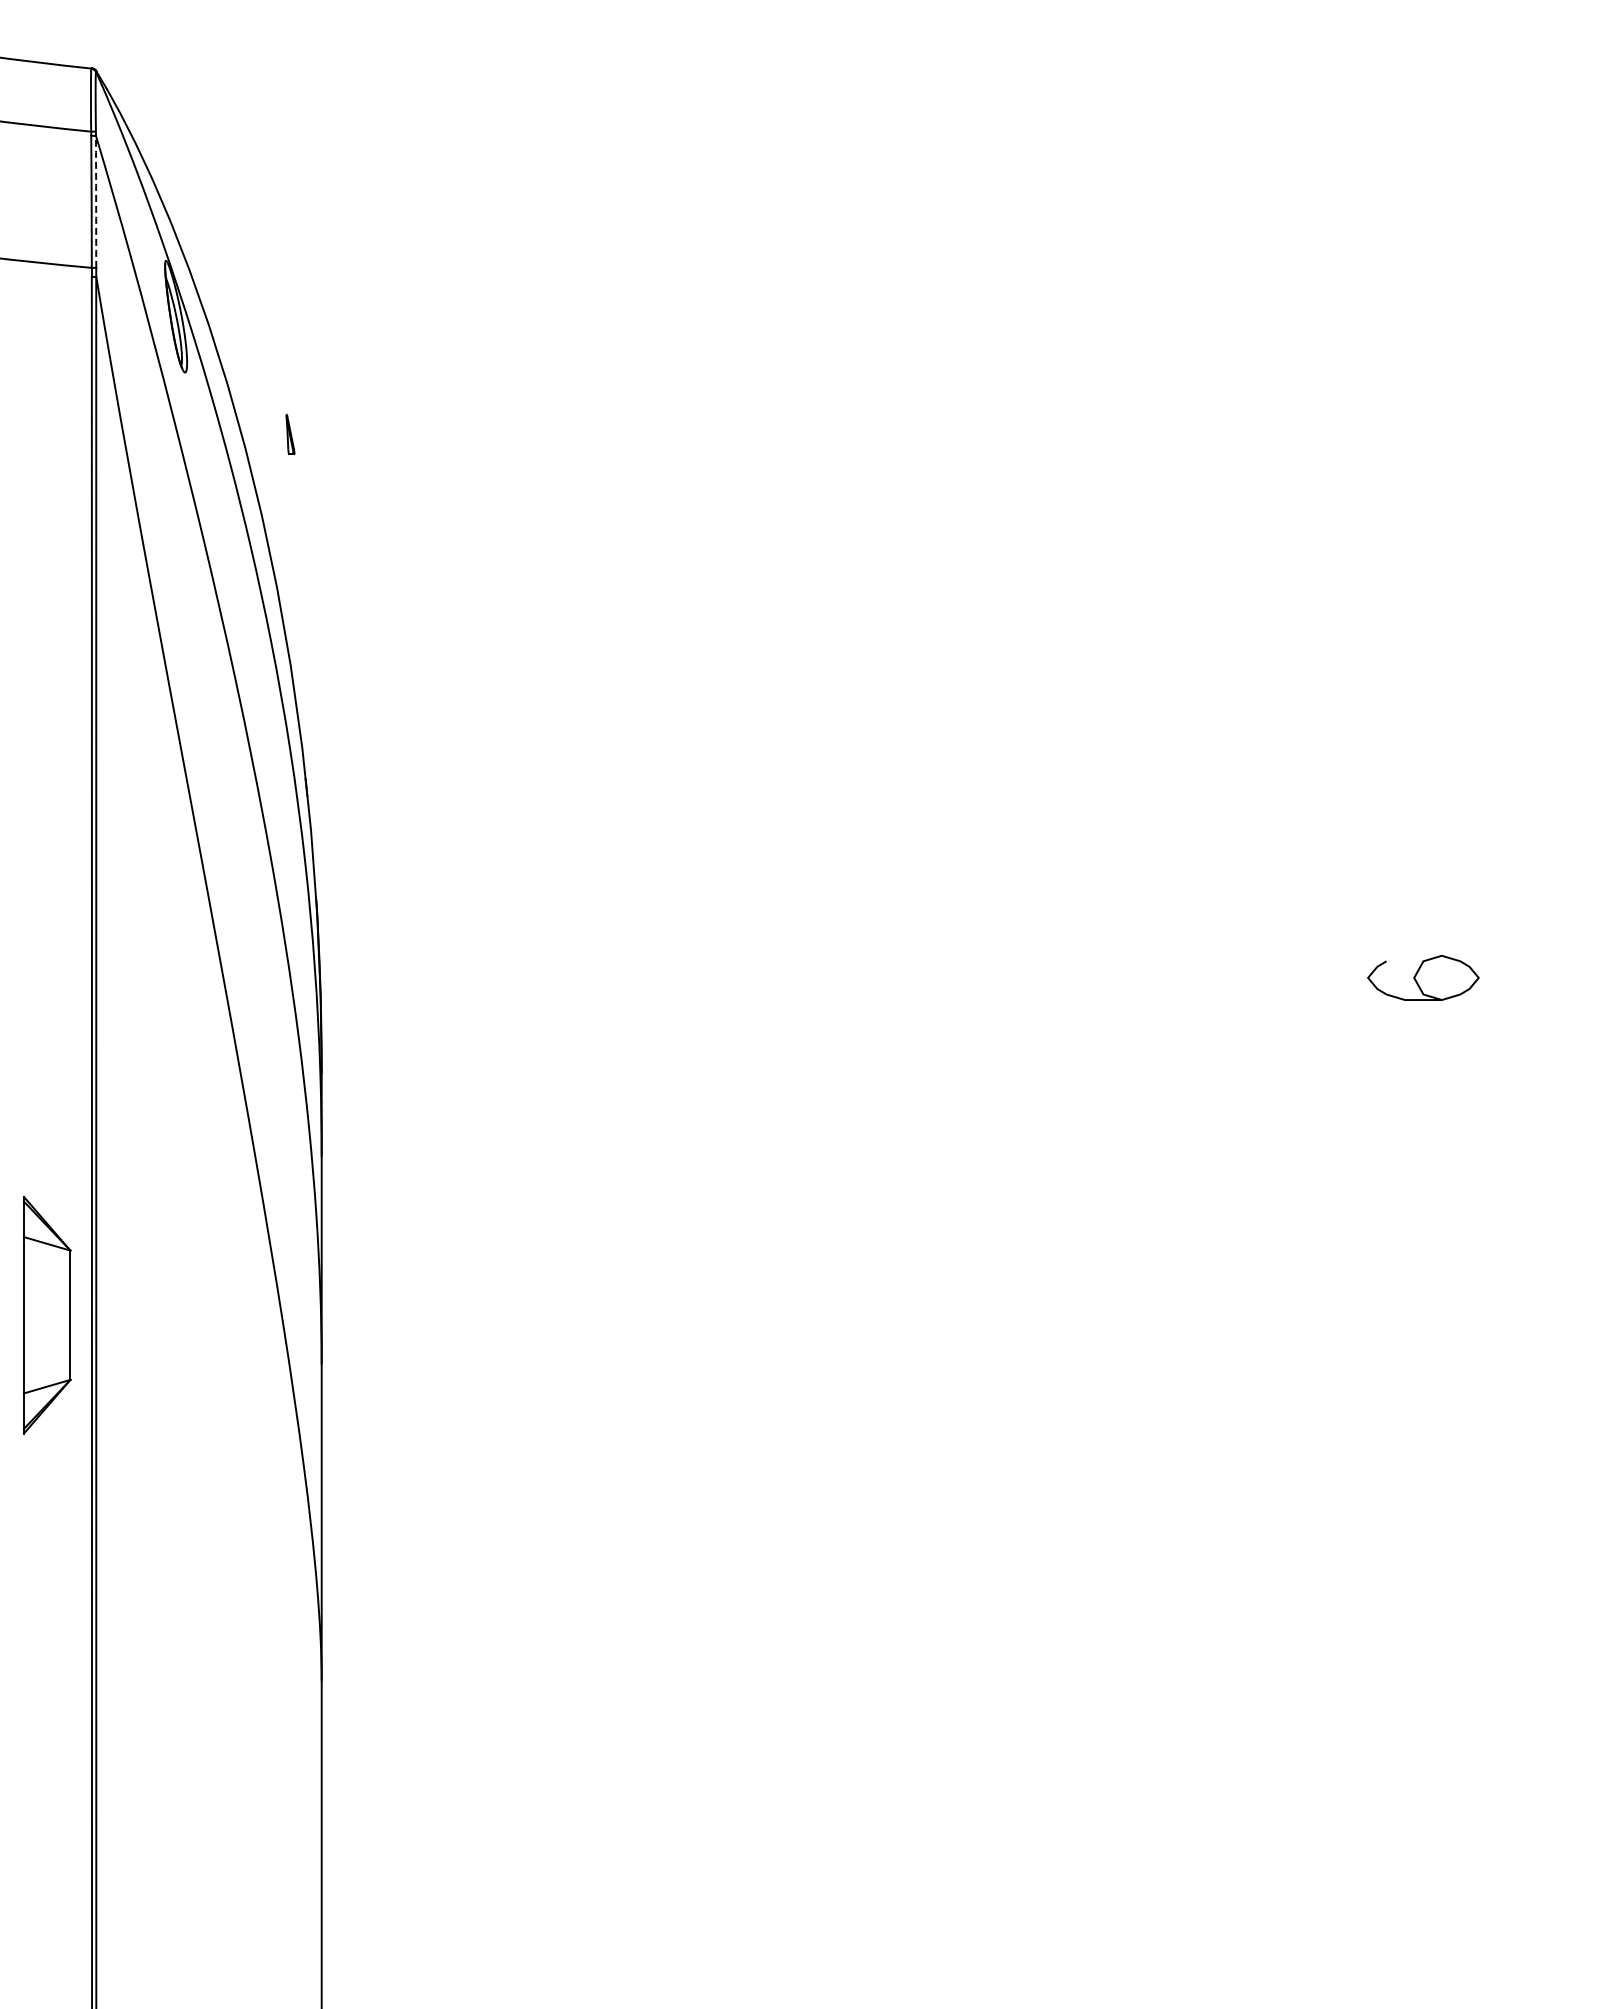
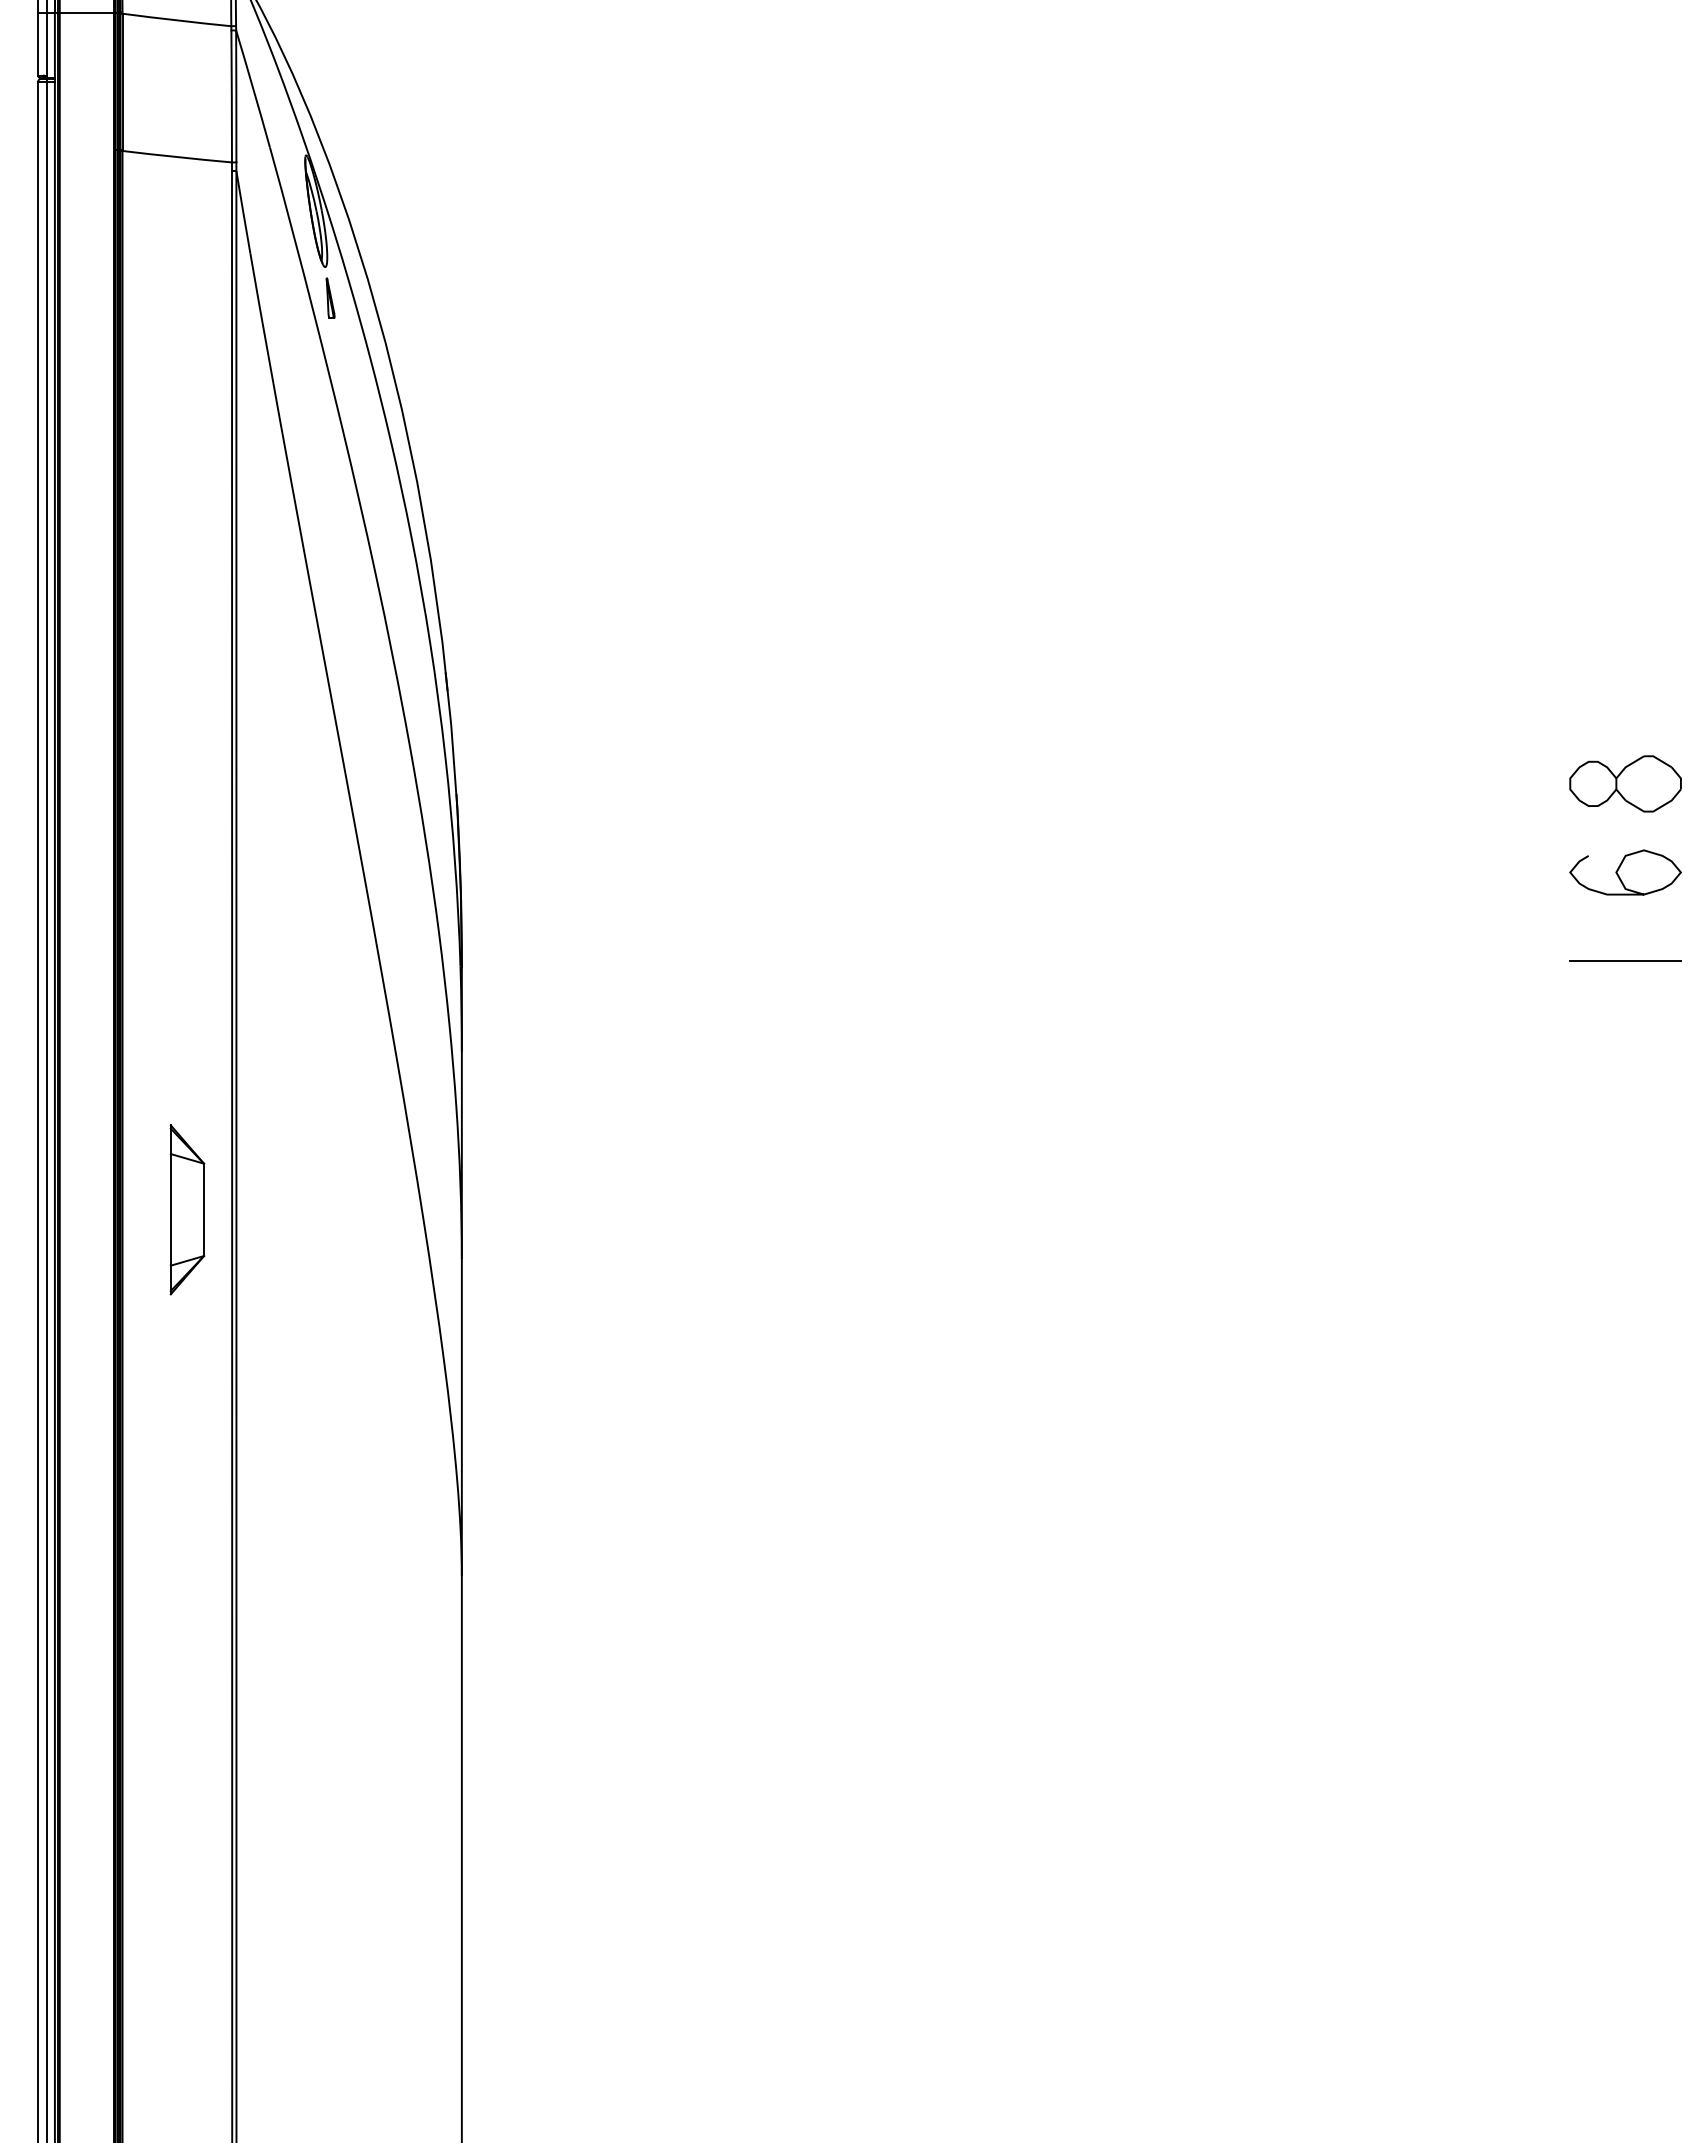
arc: (96, 201) -> (236, 96), dashed -> solid
part: (290, 433) -> (330, 297), moved
part: (1485, 888) -> (1625, 783), added
curve: (1417, 974) -> (1619, 869), moved
line: (1485, 1065) -> (1625, 960), added
part: (47, 1314) -> (187, 1209), size x0.71

